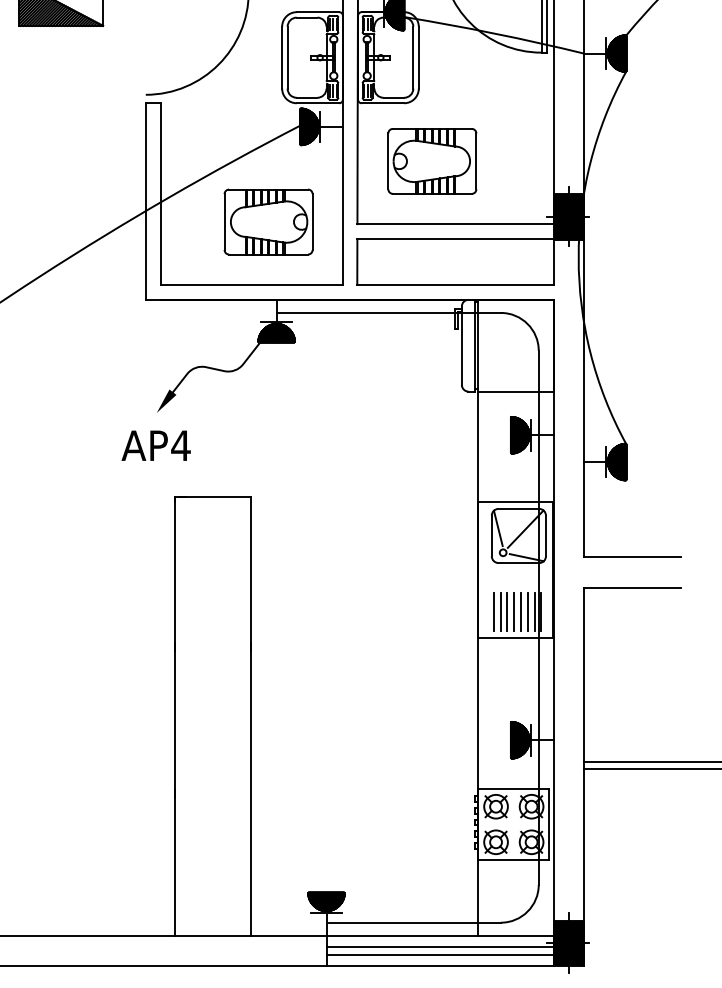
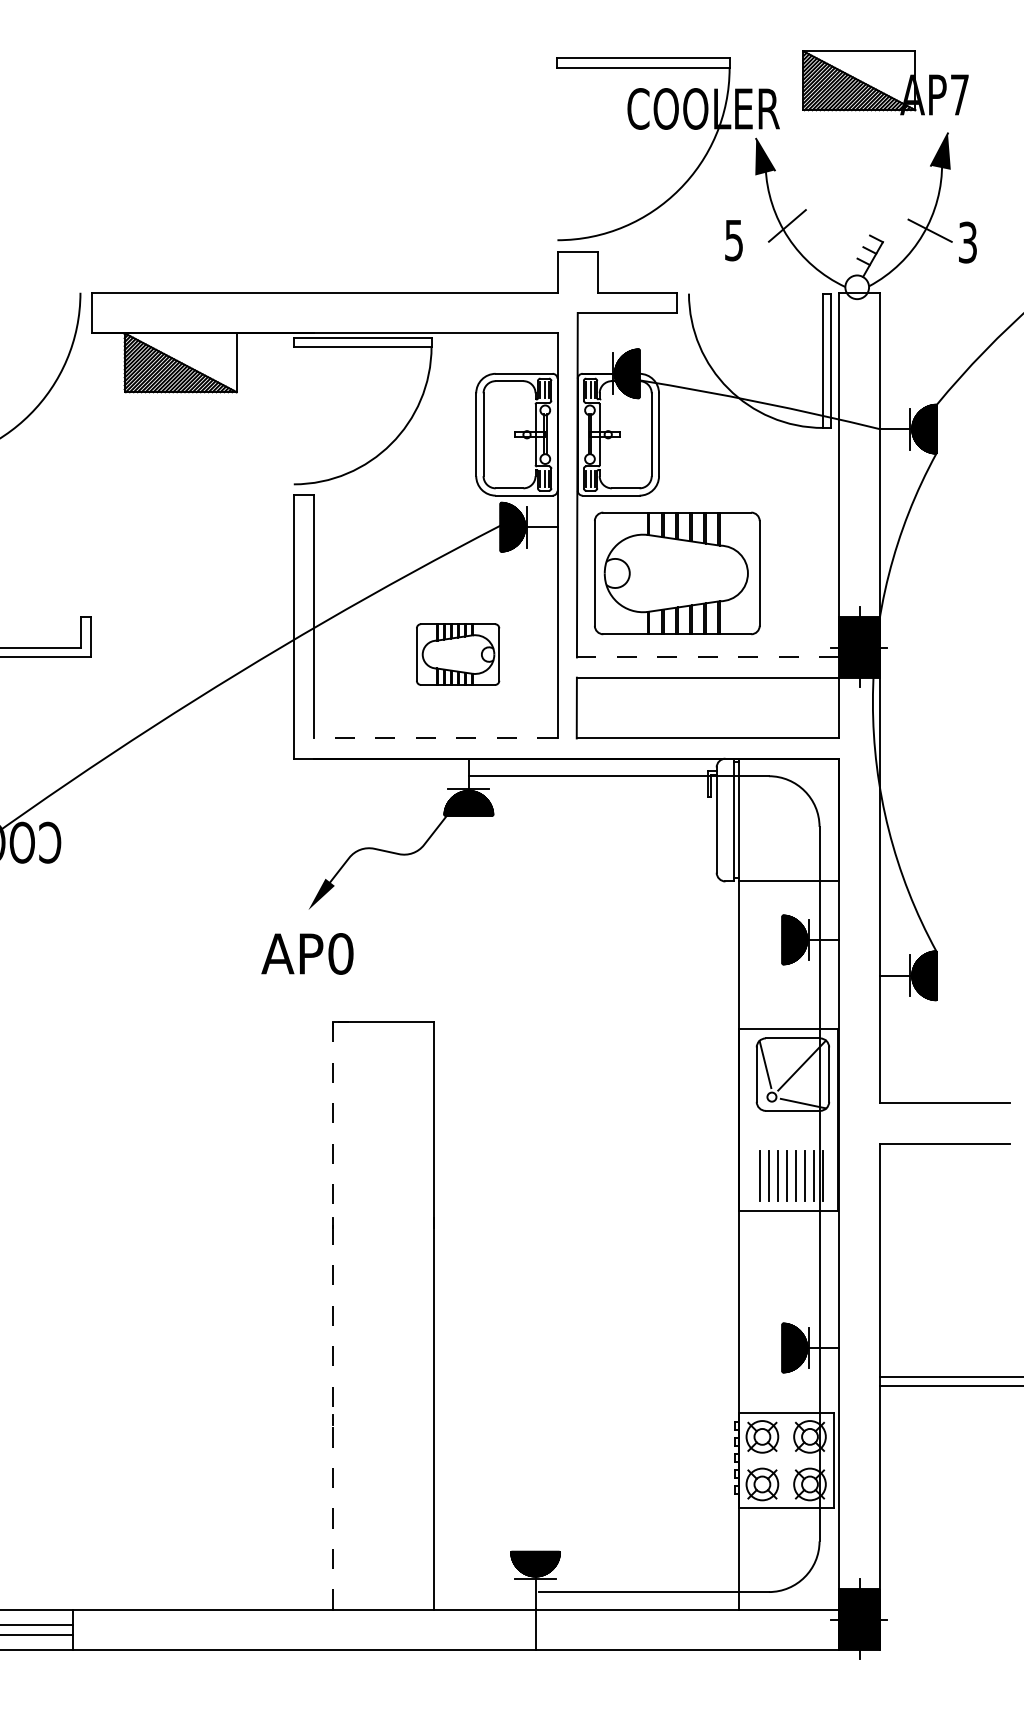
part: (431, 161) -> (676, 573), size x1.4
part: (268, 221) -> (457, 654), size x0.7
line: (455, 224) -> (707, 657), solid -> dashed
line: (251, 284) -> (435, 738), solid -> dashed
text: (180, 445) -> (340, 953), AP4 -> AP0
line: (174, 716) -> (332, 1315), solid -> dashed
line: (440, 947) -> (687, 1625), removed
line: (440, 955) -> (687, 1635), removed

